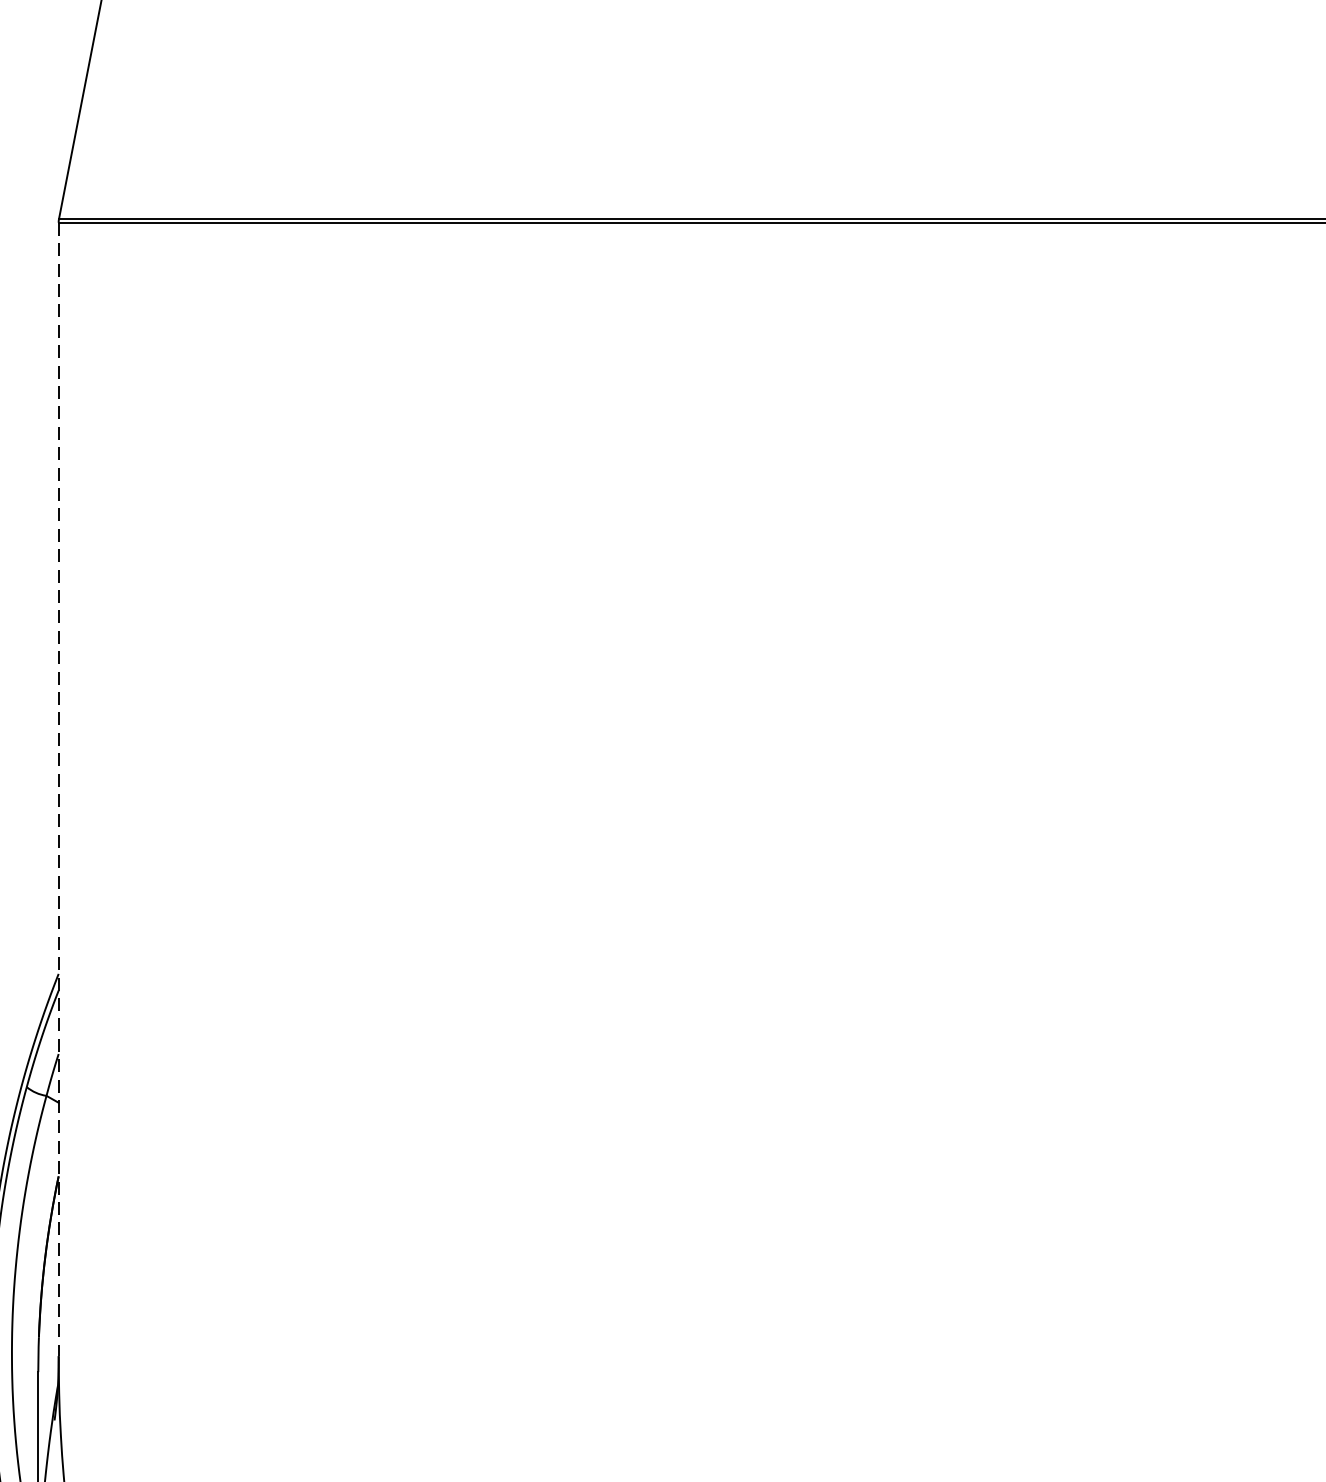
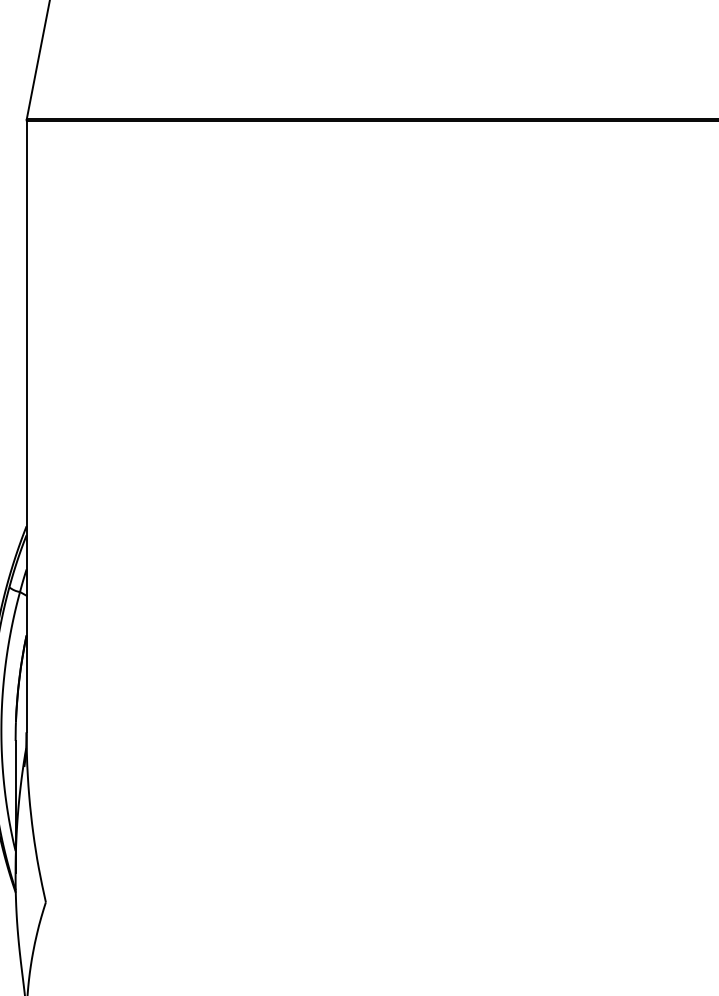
line: (58, 788) -> (26, 426), dashed -> solid

